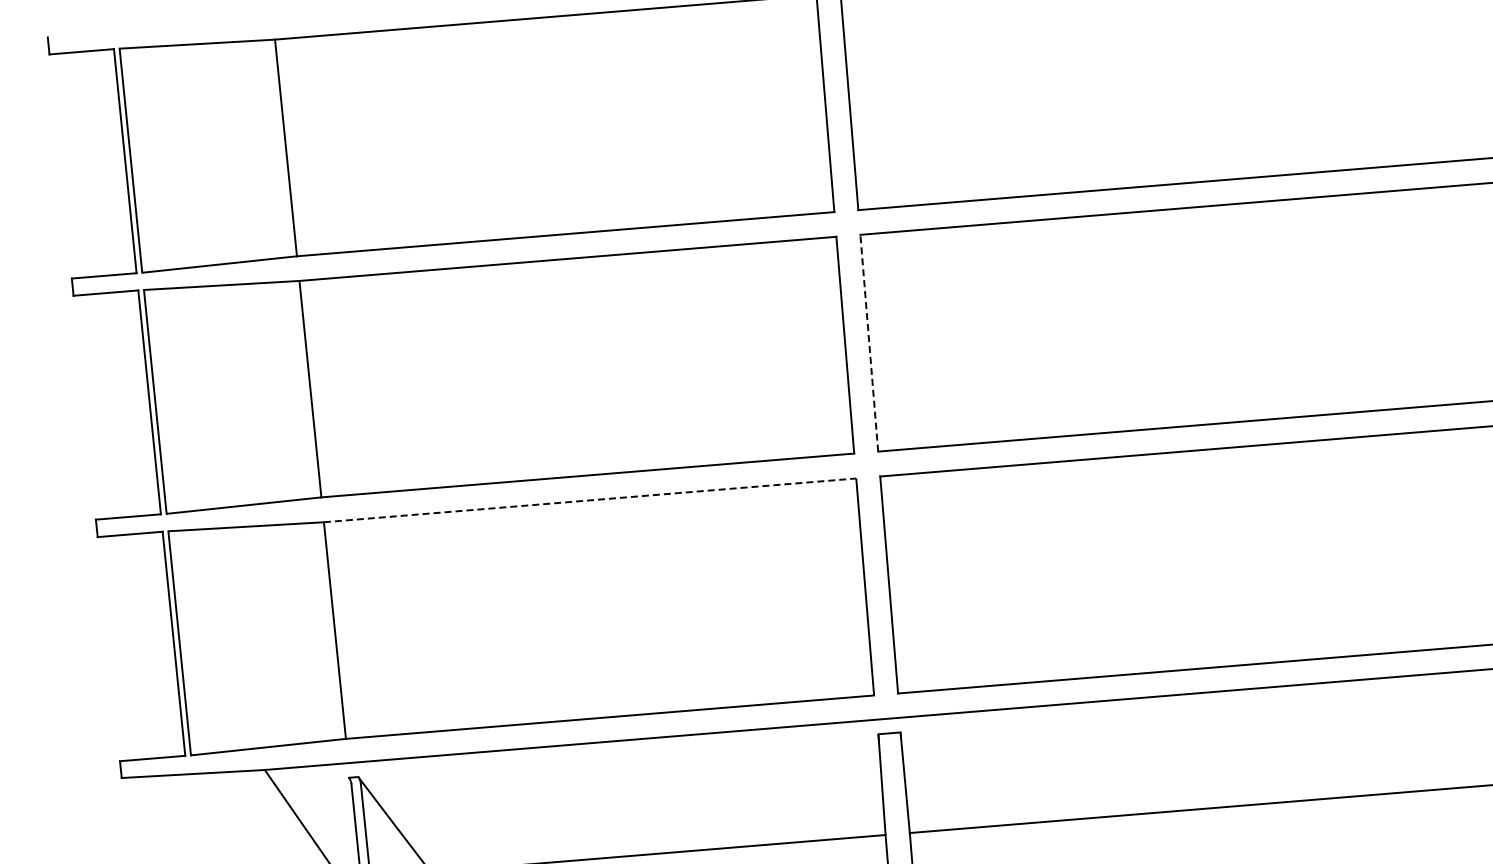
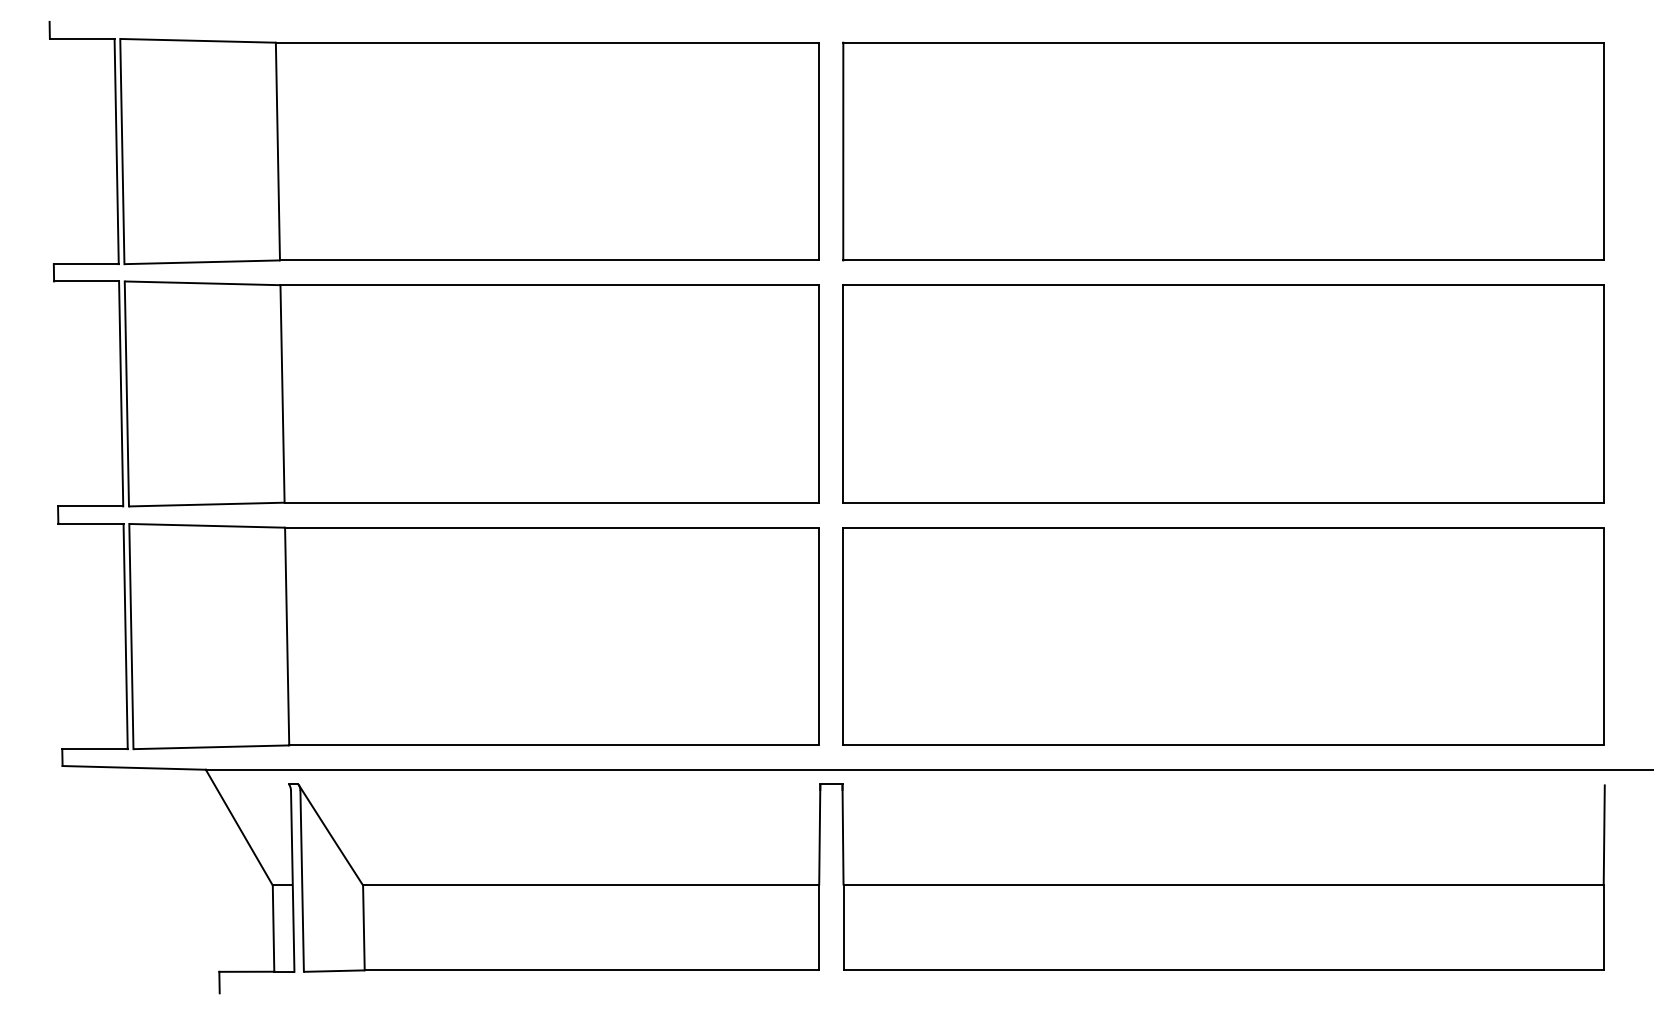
line: (869, 342) -> (843, 393), dashed -> solid
line: (590, 500) -> (552, 527), dashed -> solid

